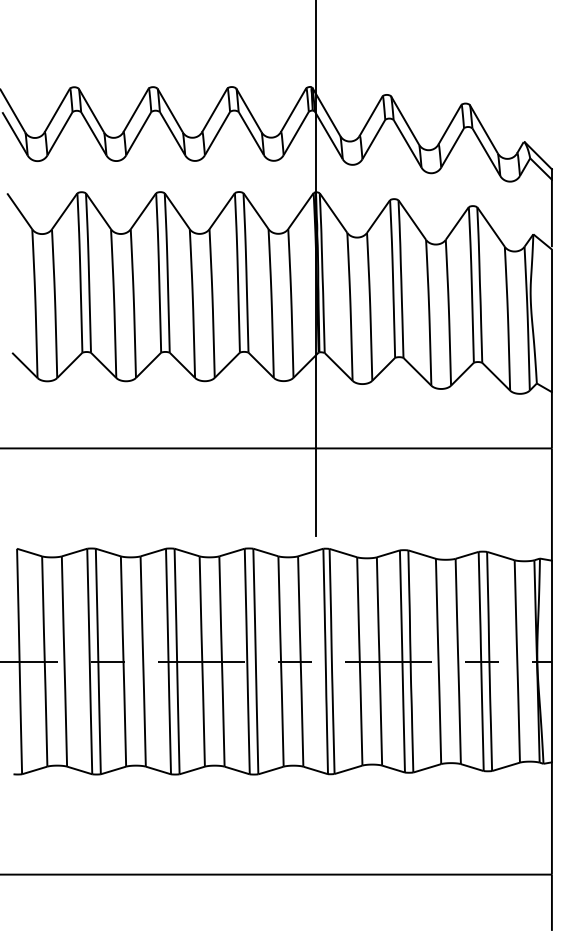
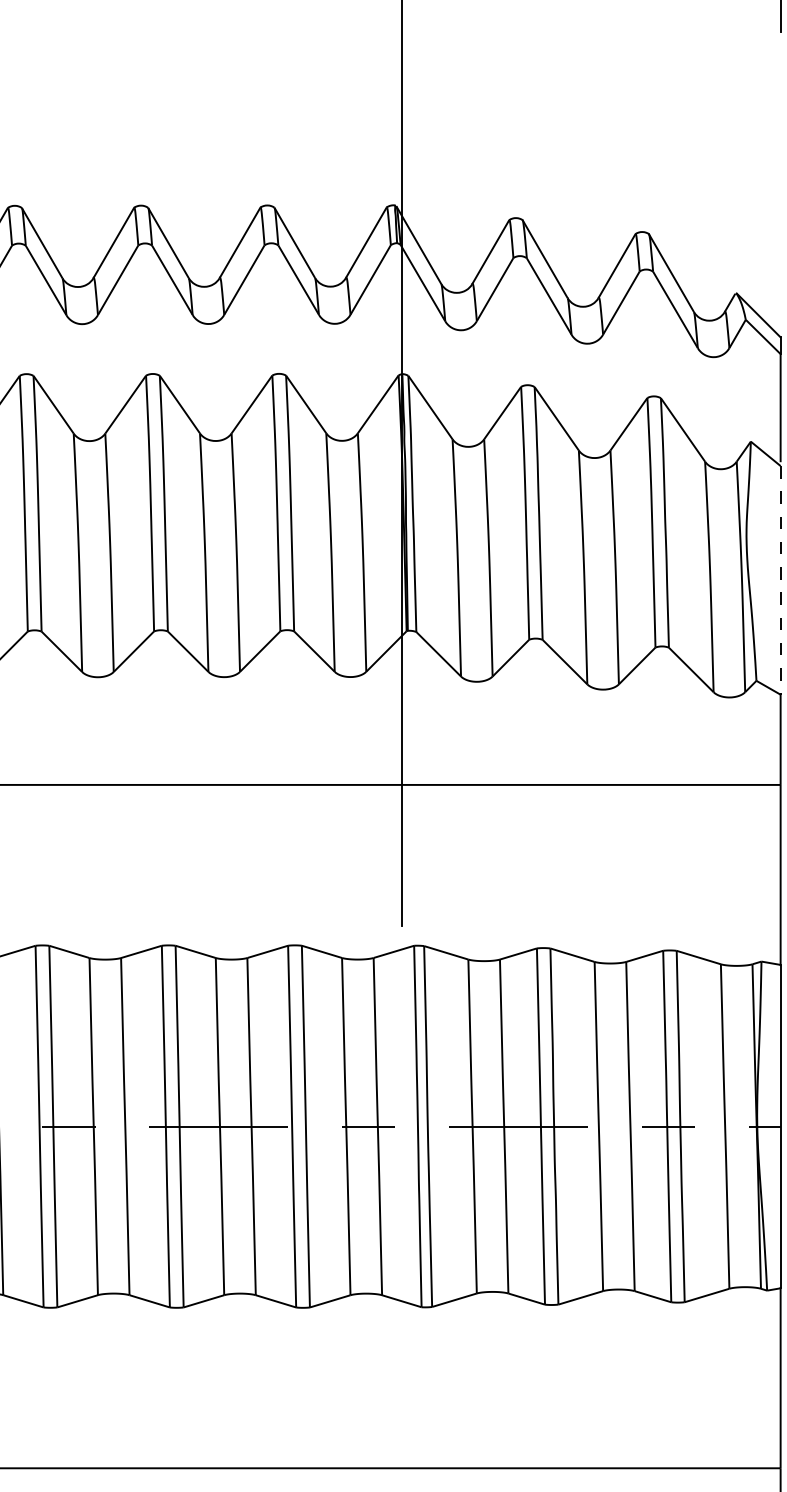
line: (551, 321) -> (779, 581), solid -> dashed

